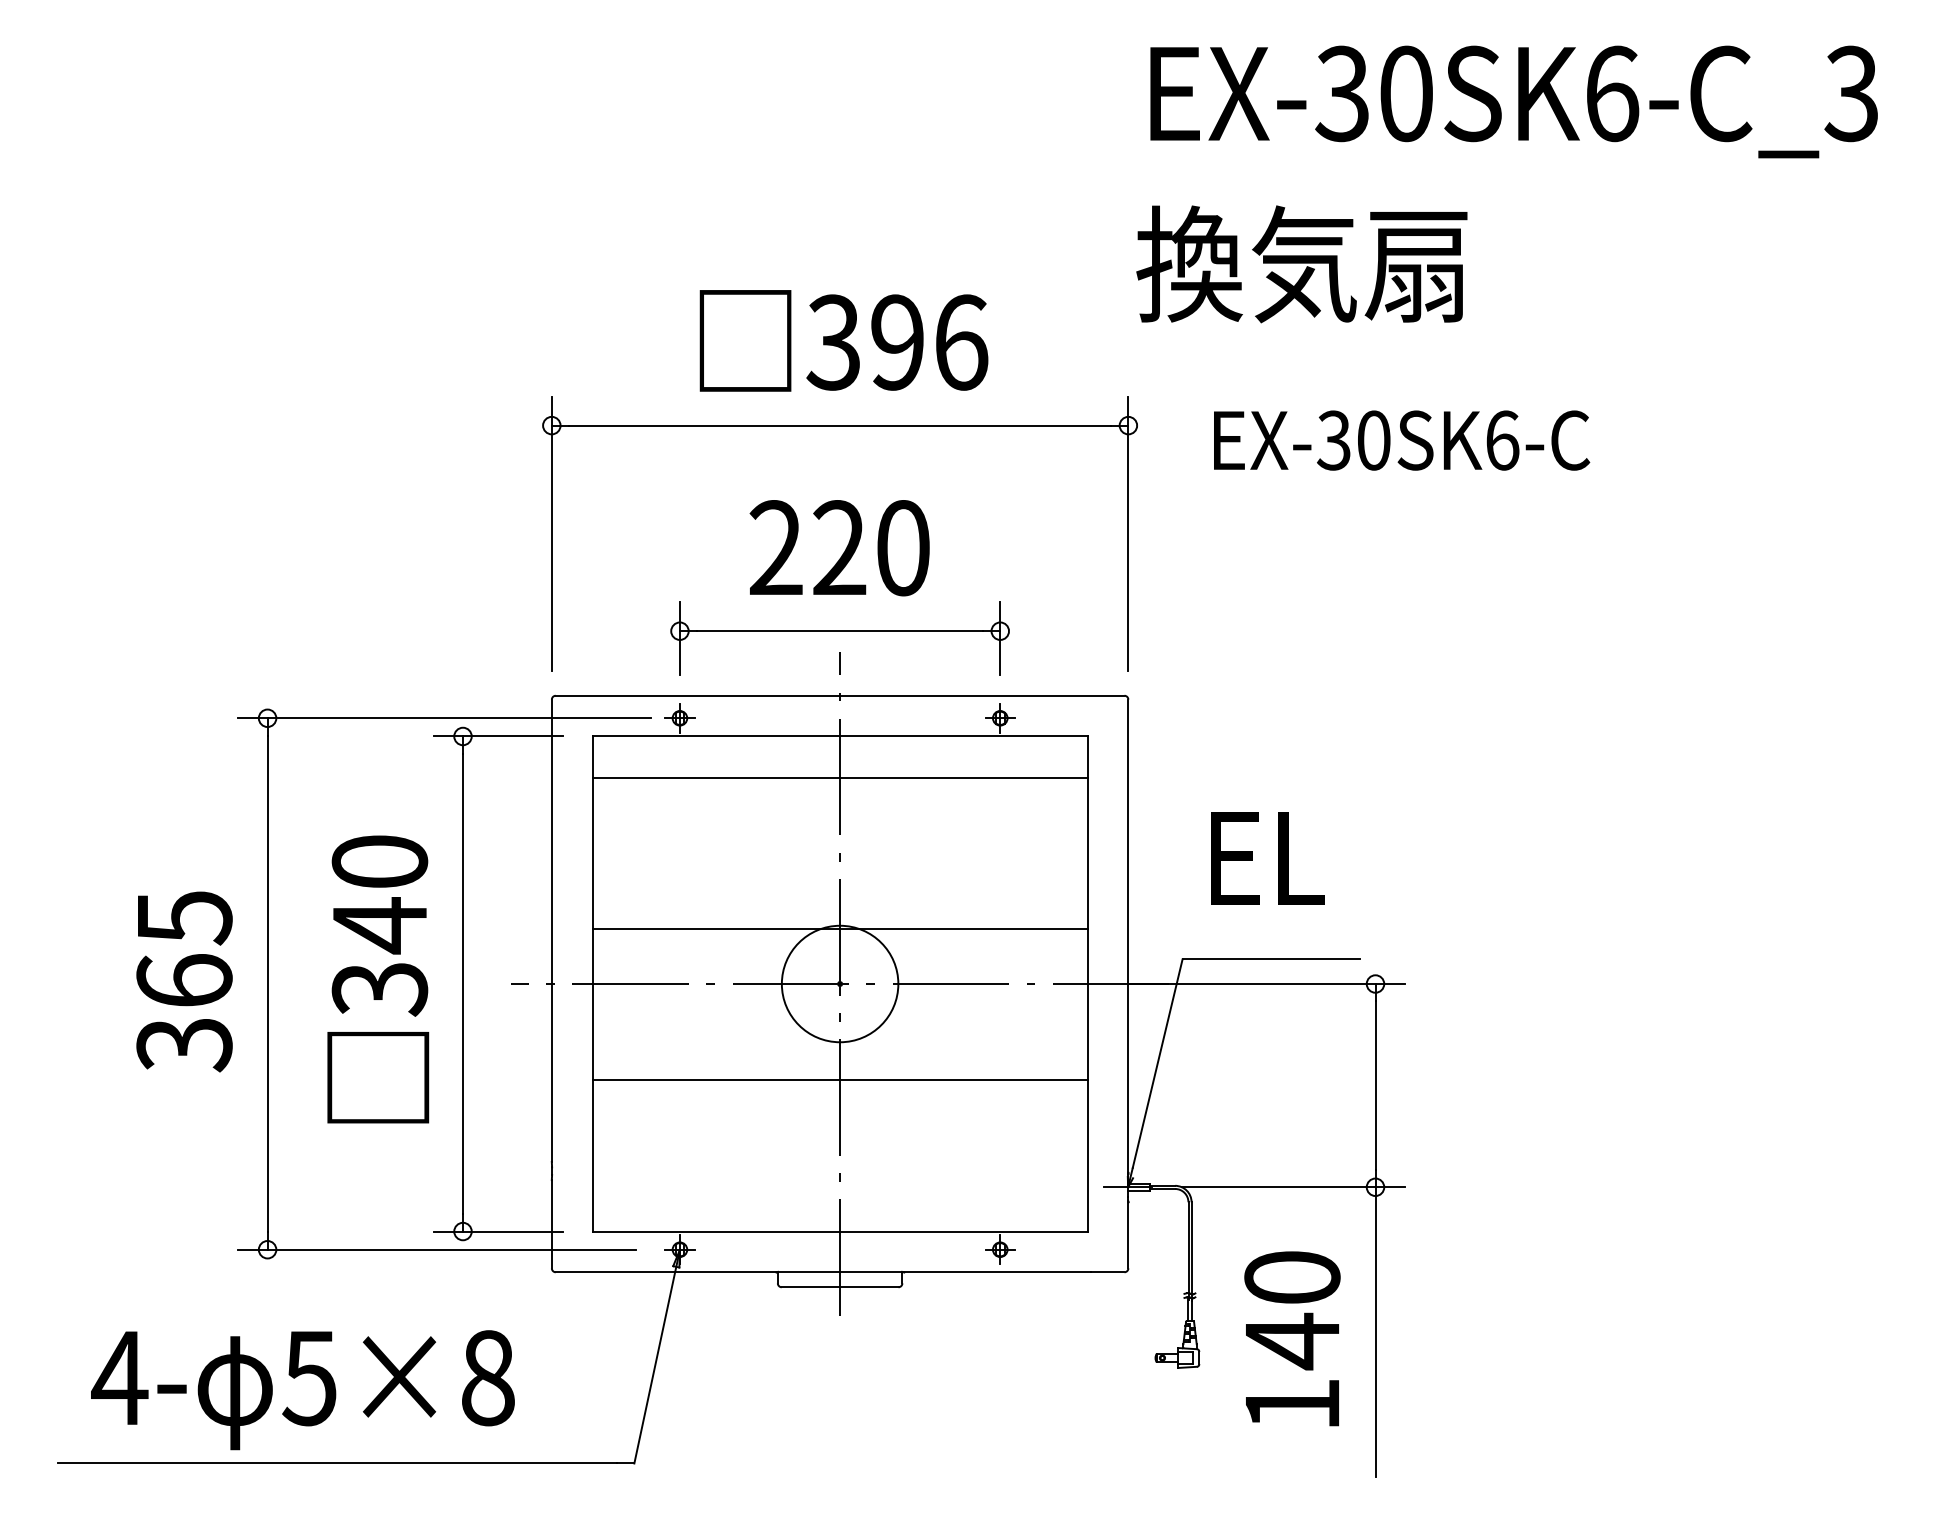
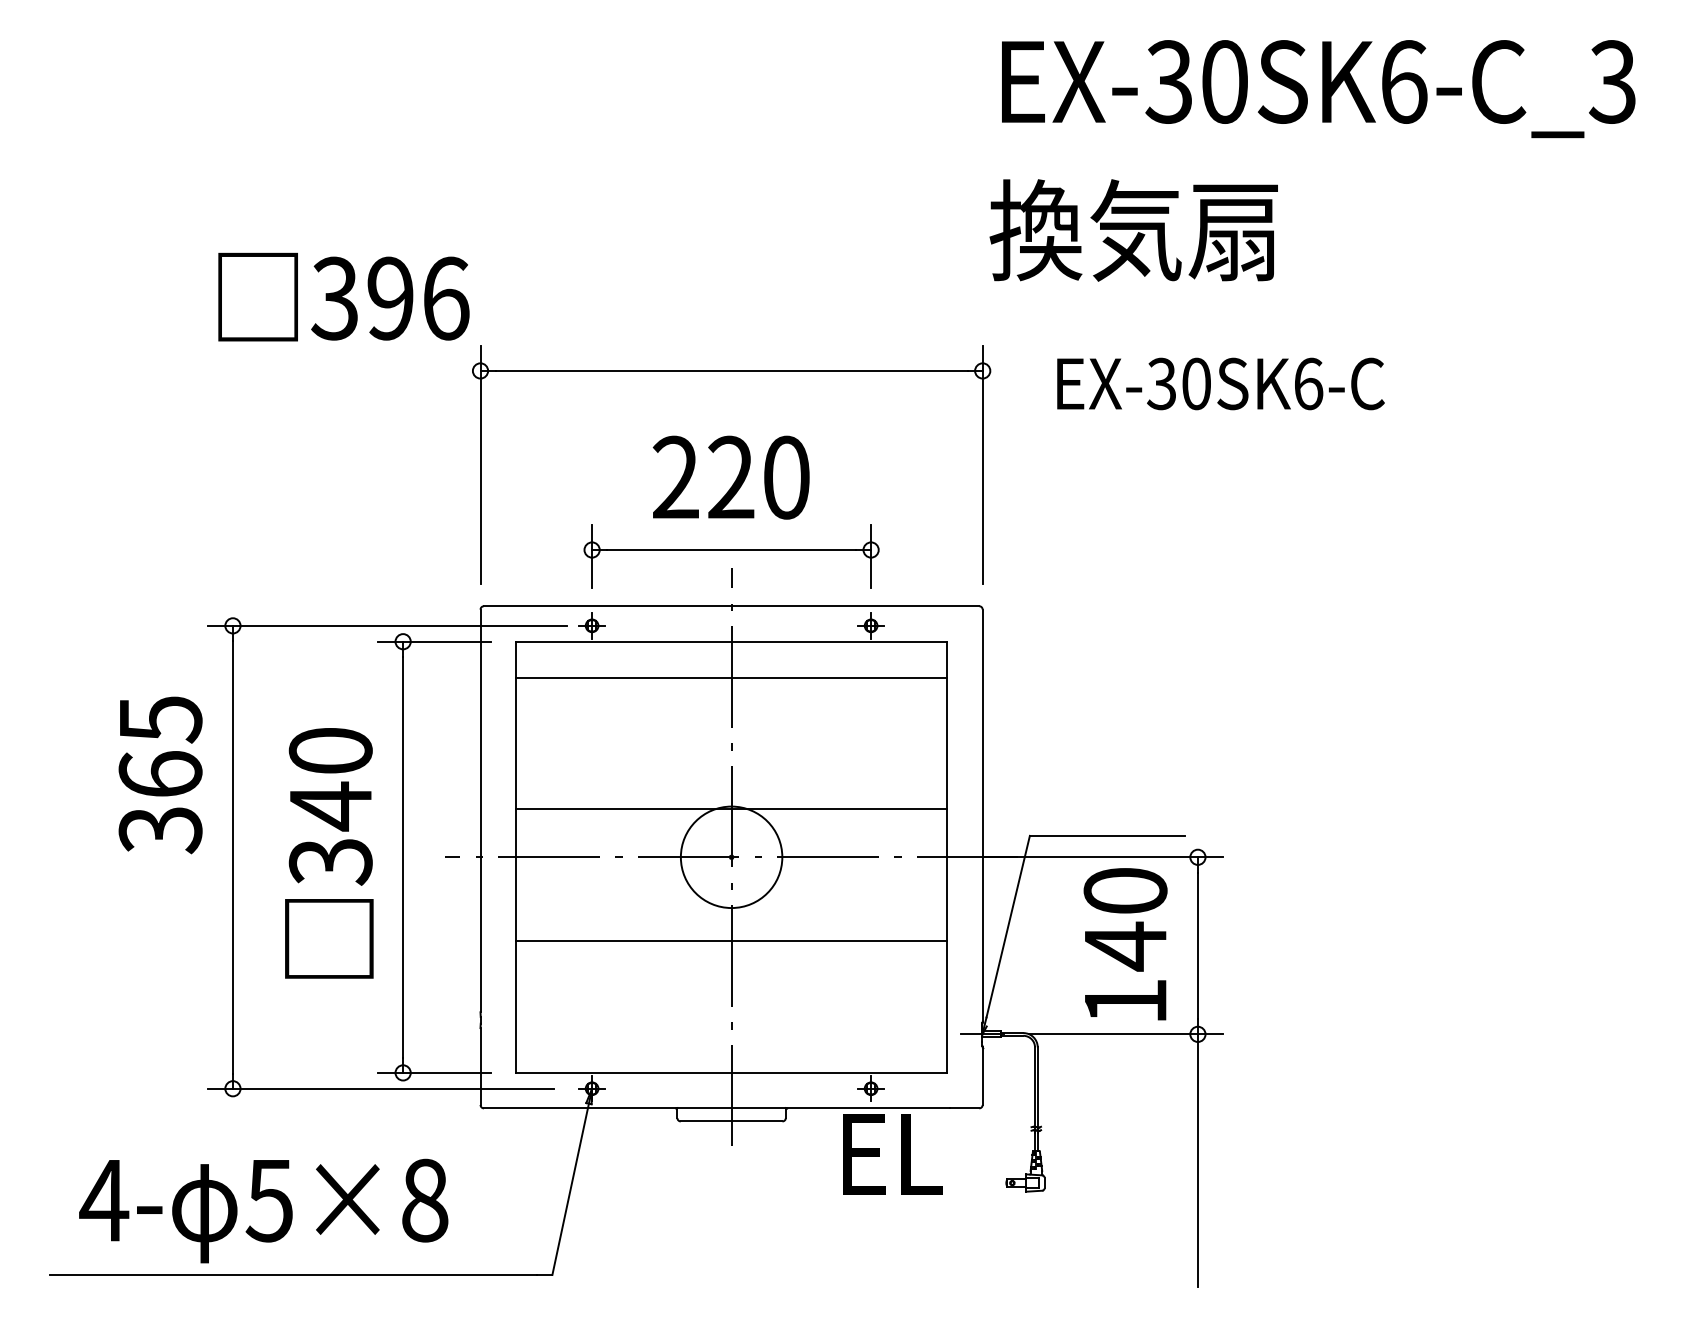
text: (843, 340) -> (343, 296), moved
text: (1267, 858) -> (892, 1154), moved
text: (184, 981) -> (160, 774), moved
text: (1292, 1338) -> (1125, 943), moved

